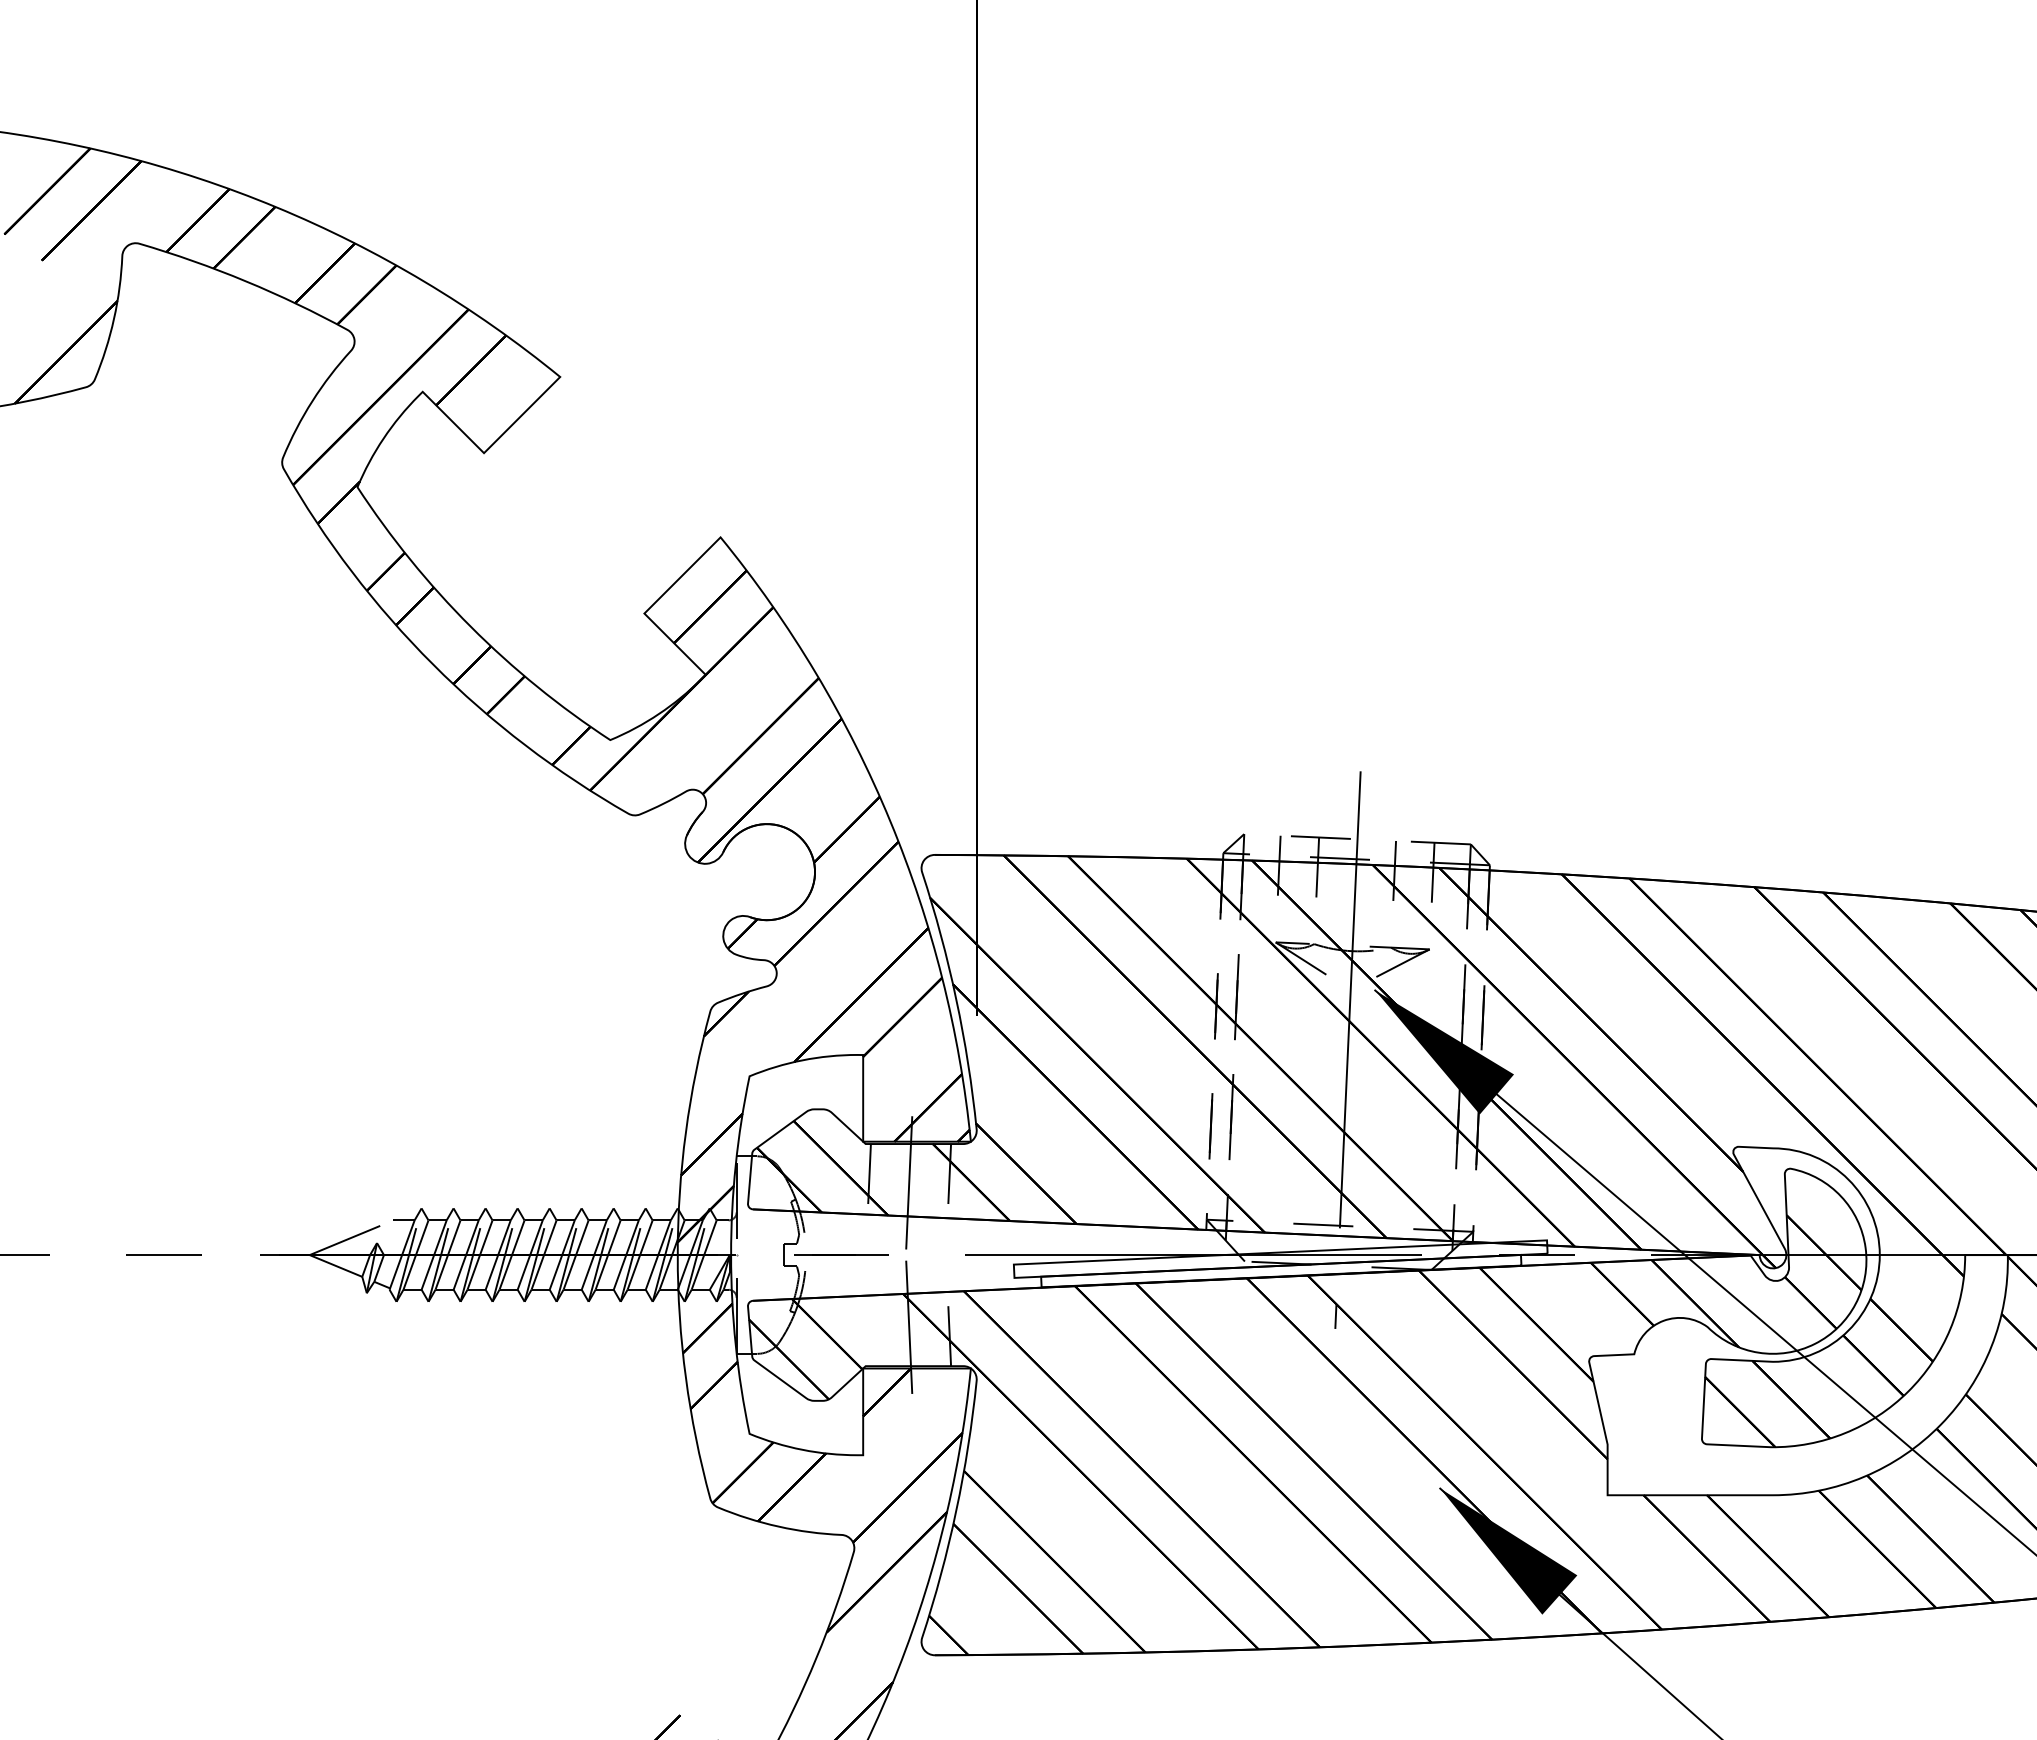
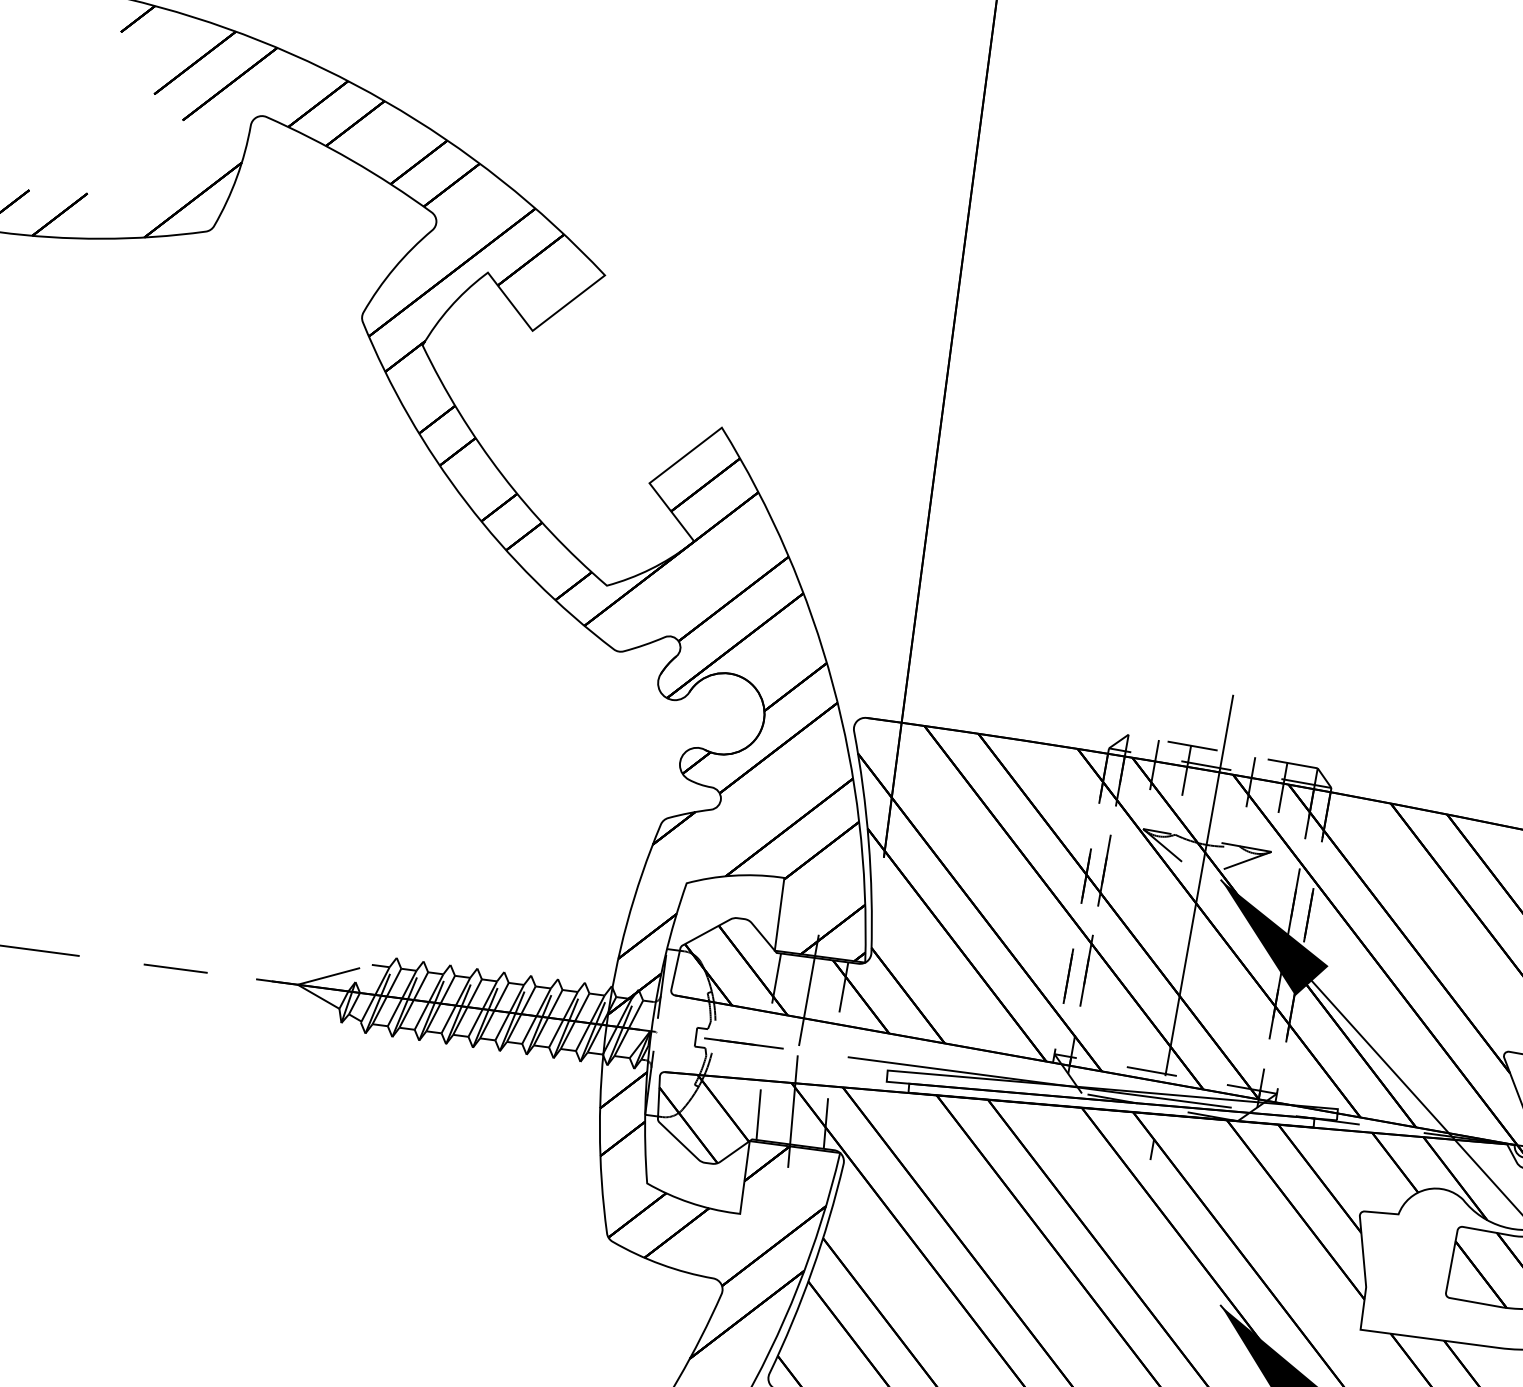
line: (868, 1330) -> (758, 1109), added

